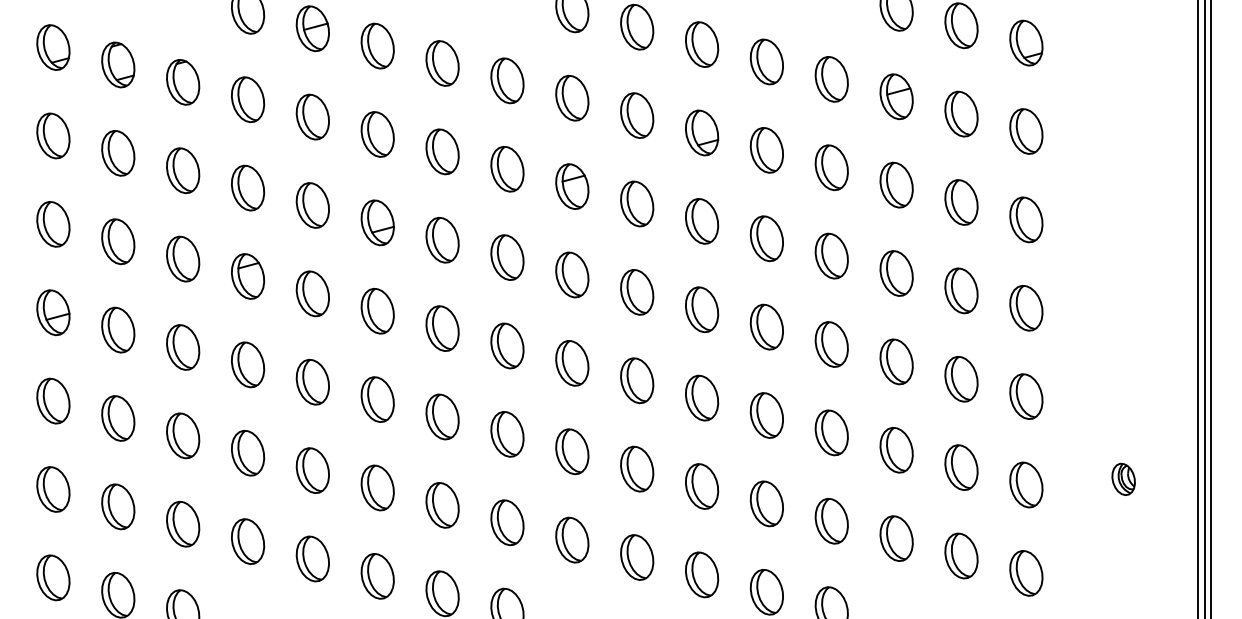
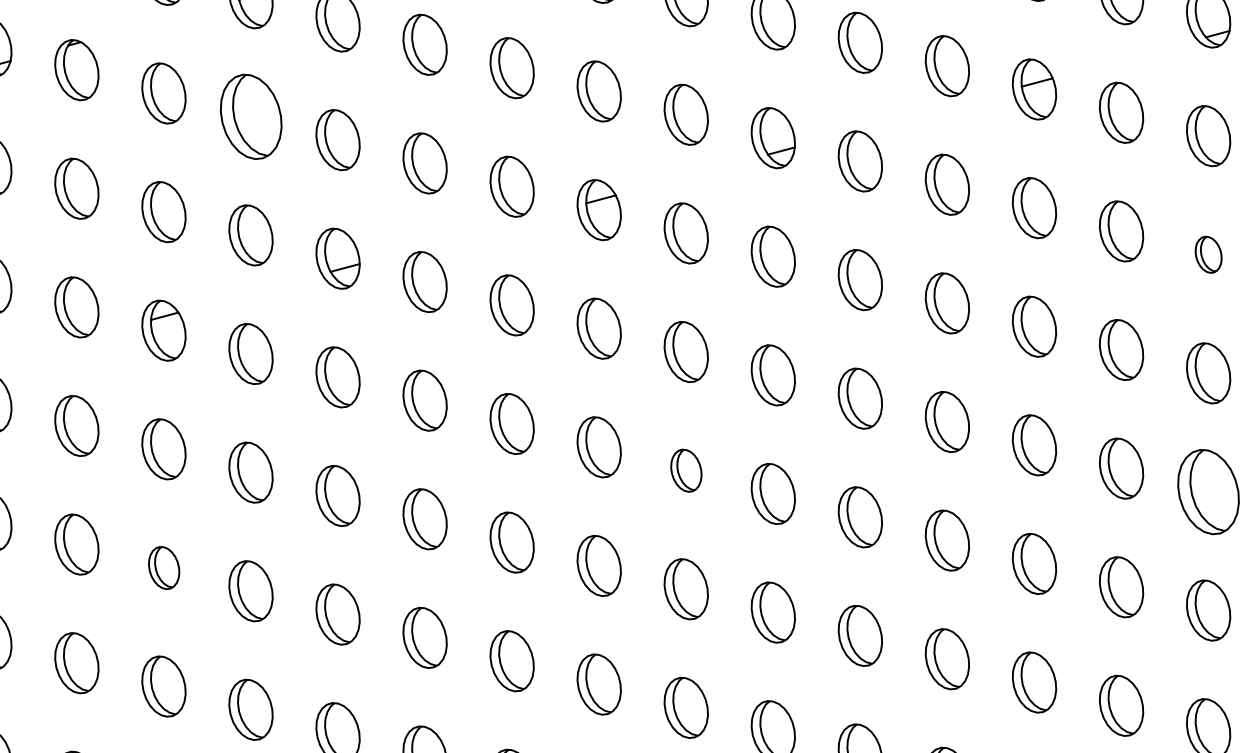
part: (312, 116) -> (250, 115), size x1.4
part: (1026, 219) -> (1208, 254), size x0.6
part: (637, 380) -> (686, 470), size x0.7
part: (1026, 396) -> (1208, 491), size x1.4
part: (248, 453) -> (164, 568), size x0.7

